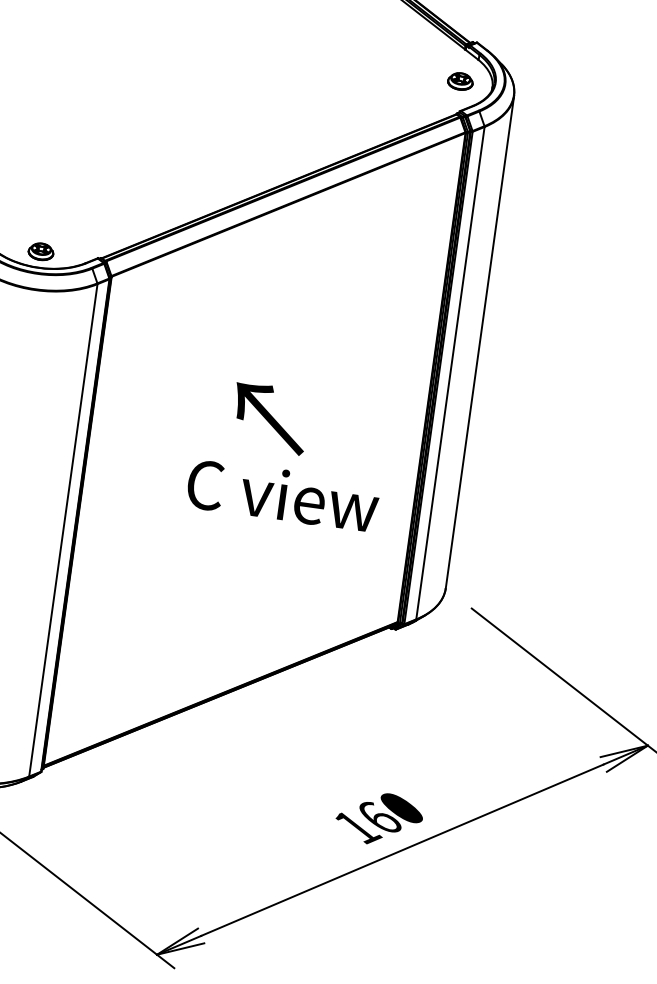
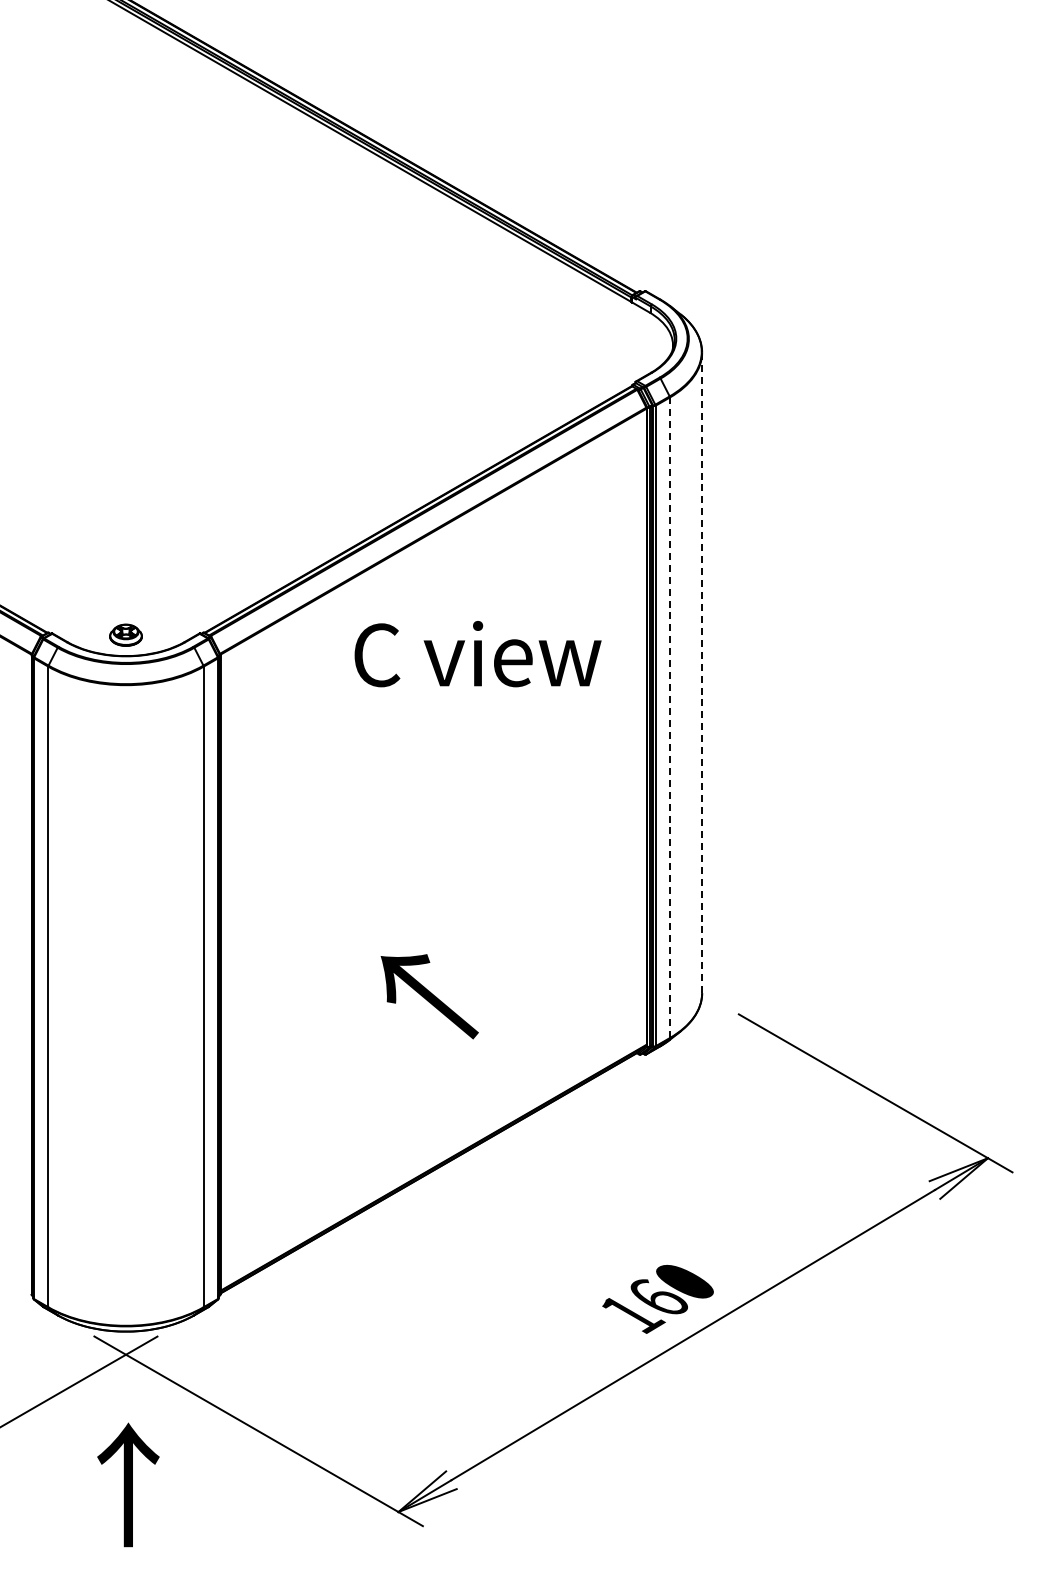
part: (460, 81) -> (630, 343), removed
line: (480, 341) -> (702, 672), solid -> dashed
line: (450, 373) -> (669, 718), solid -> dashed
text: (269, 418) -> (429, 996), moved
text: (282, 495) -> (477, 654), moved

